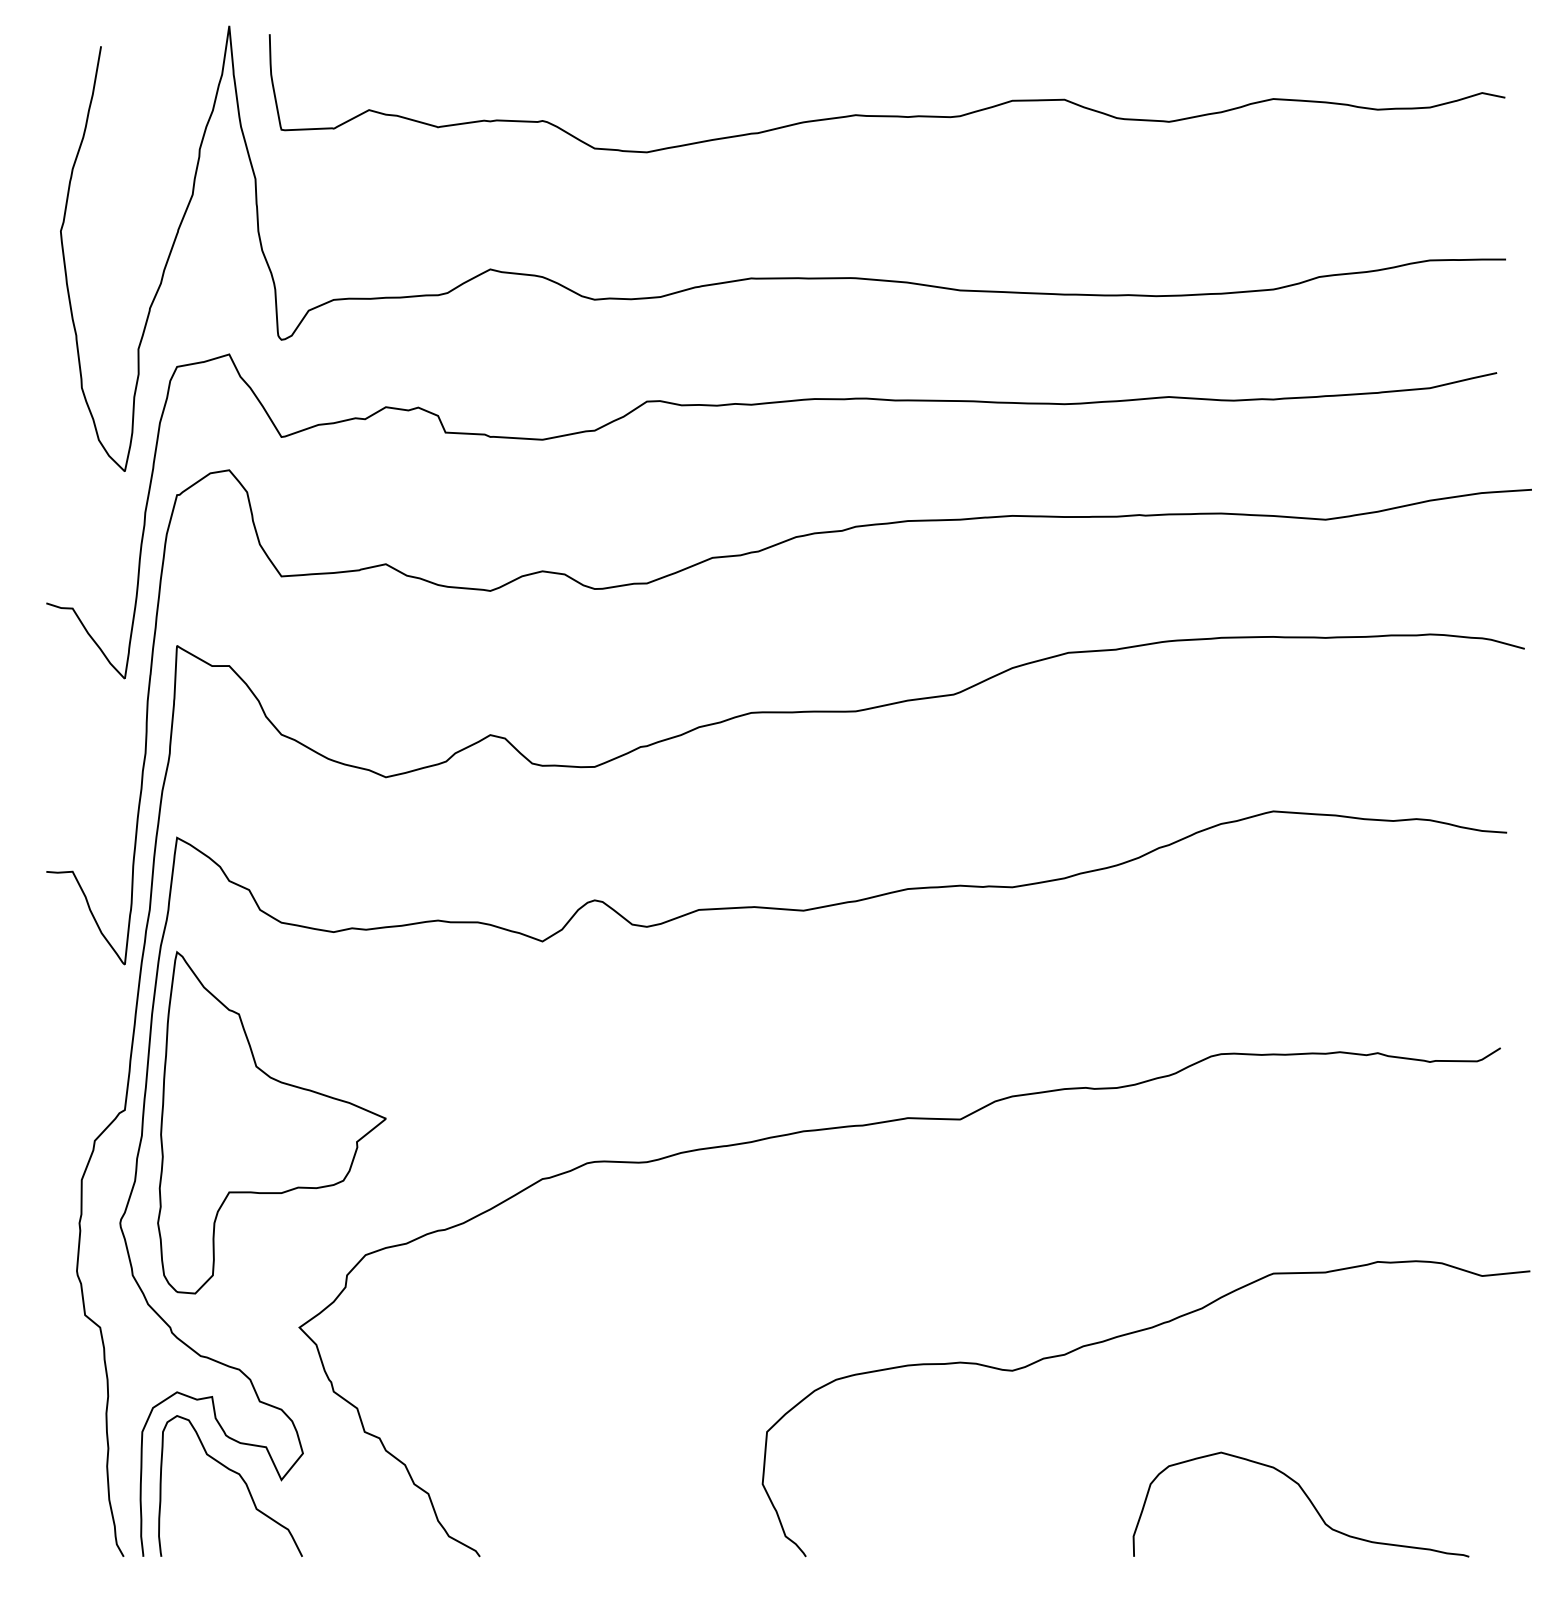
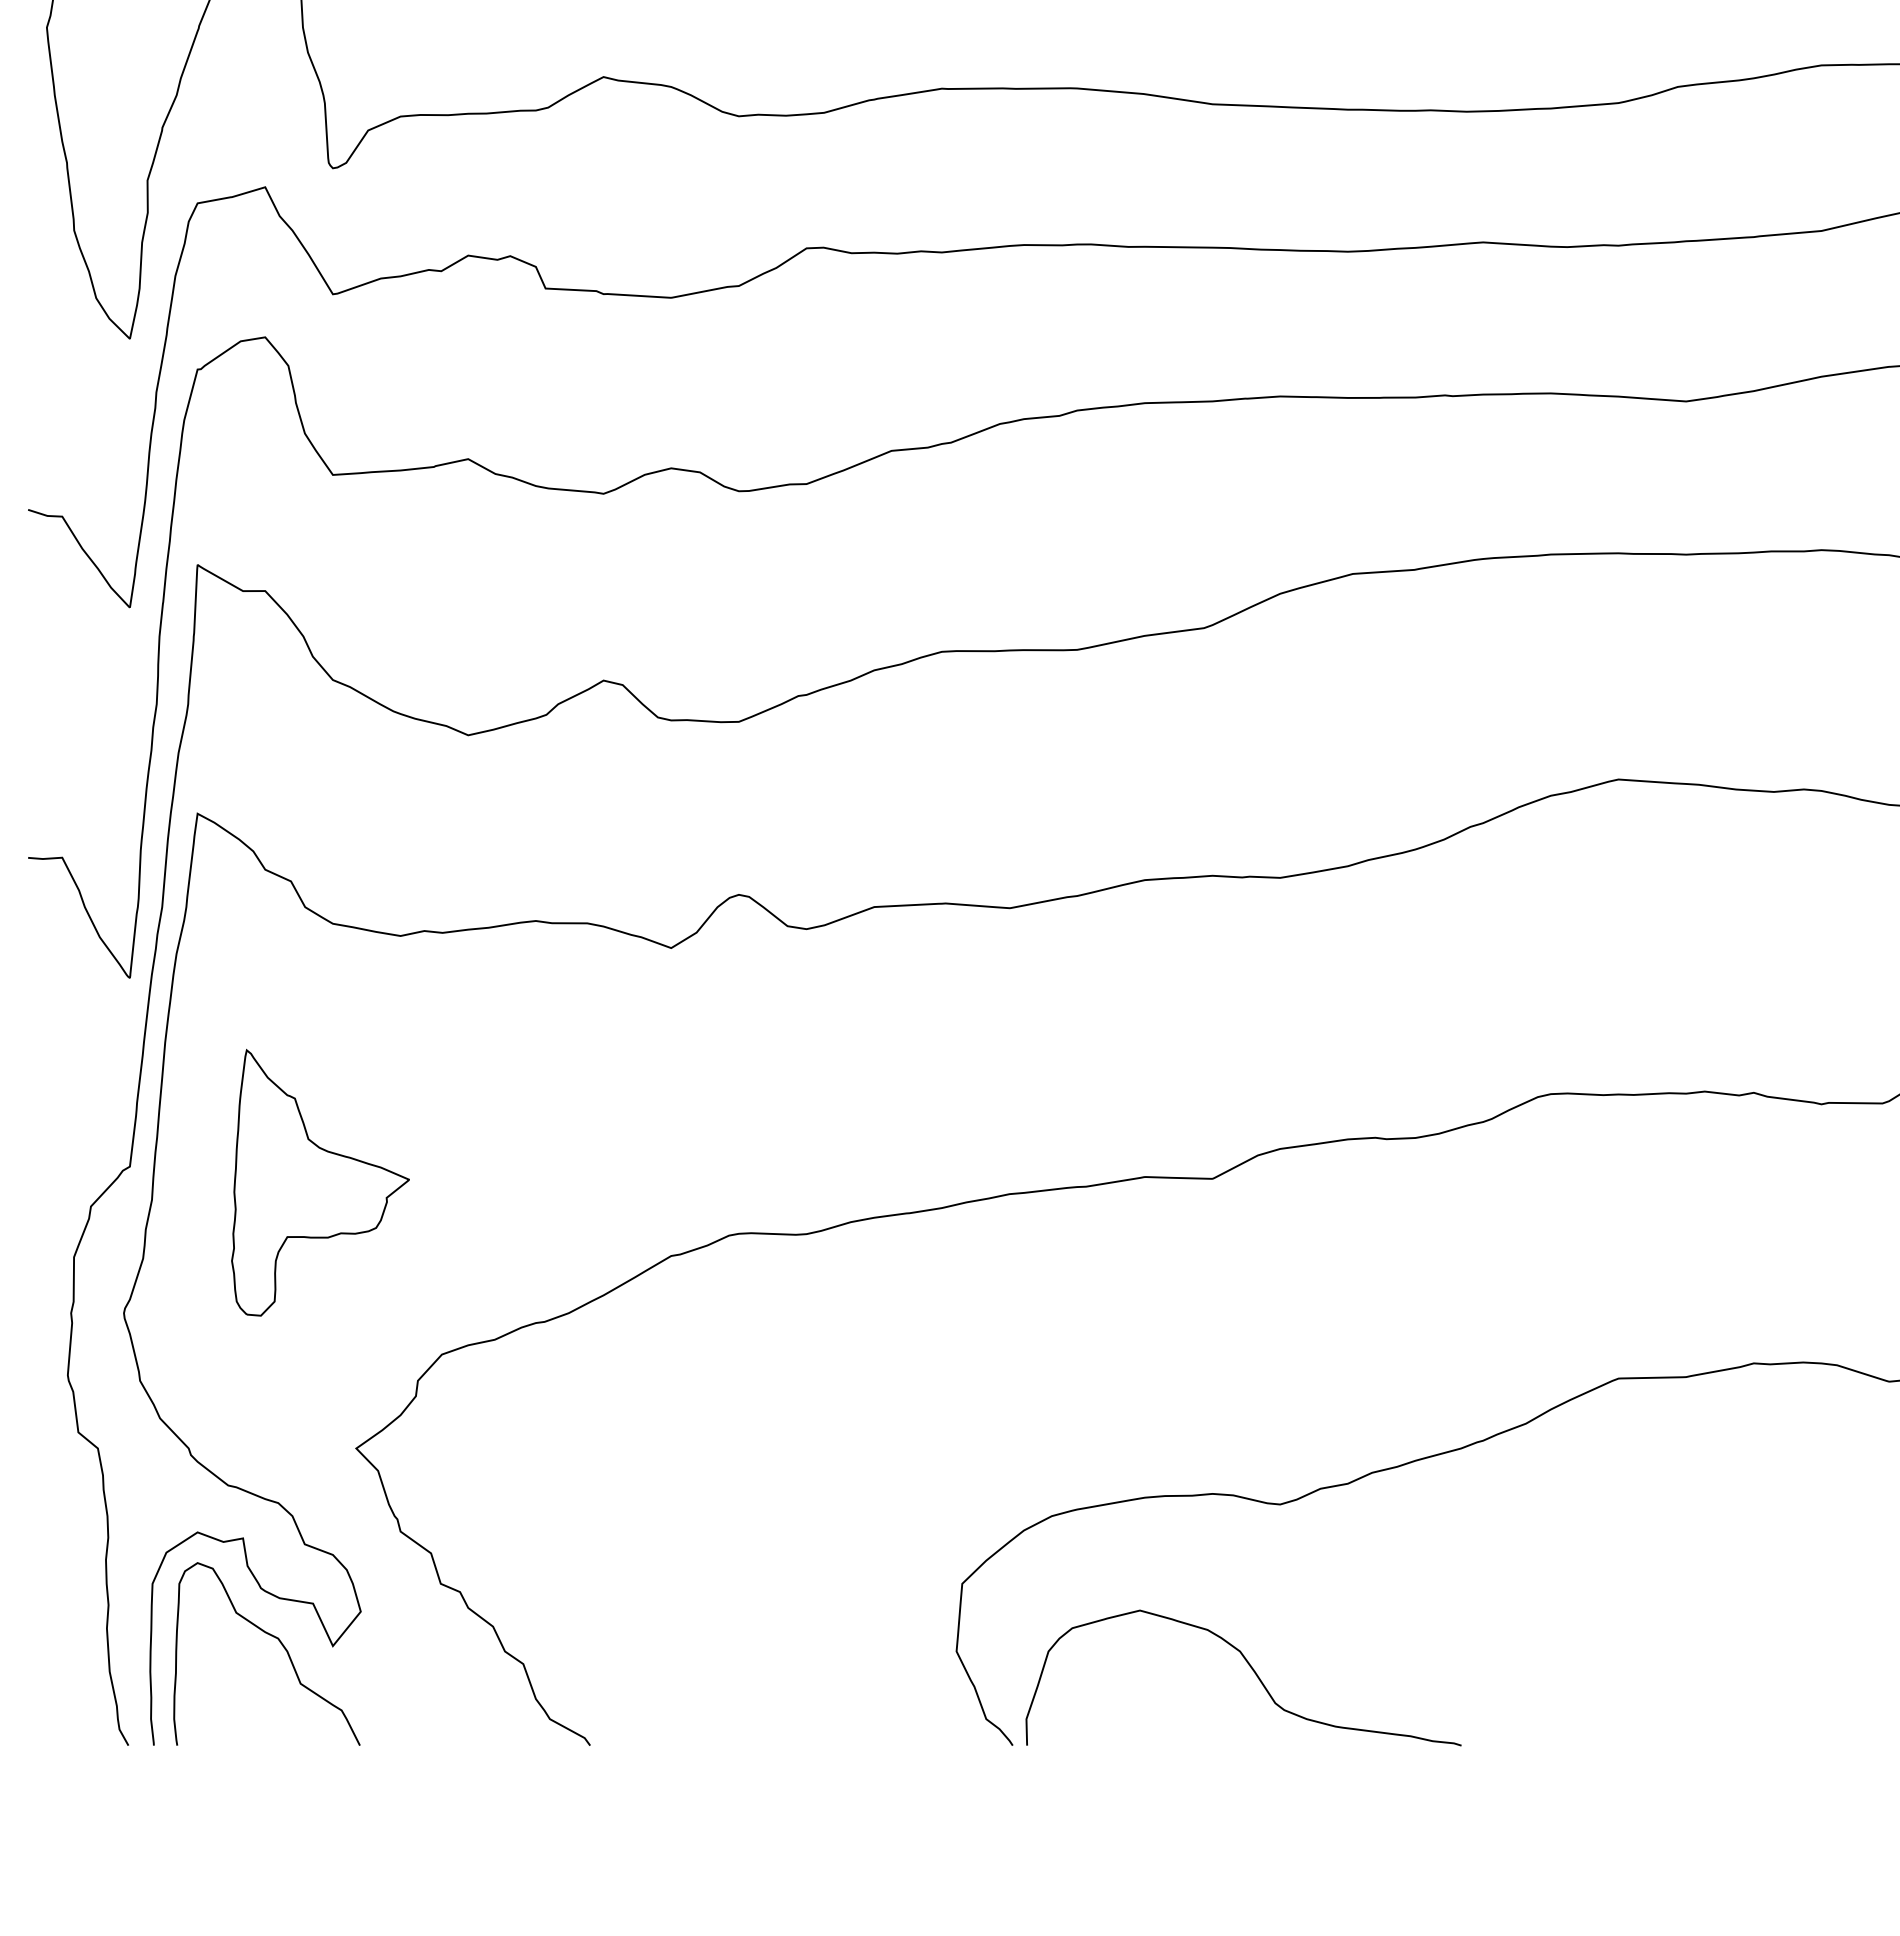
part: (271, 1122) -> (319, 1182), size x0.6
curve: (1306, 1497) -> (1250, 1668), moved

